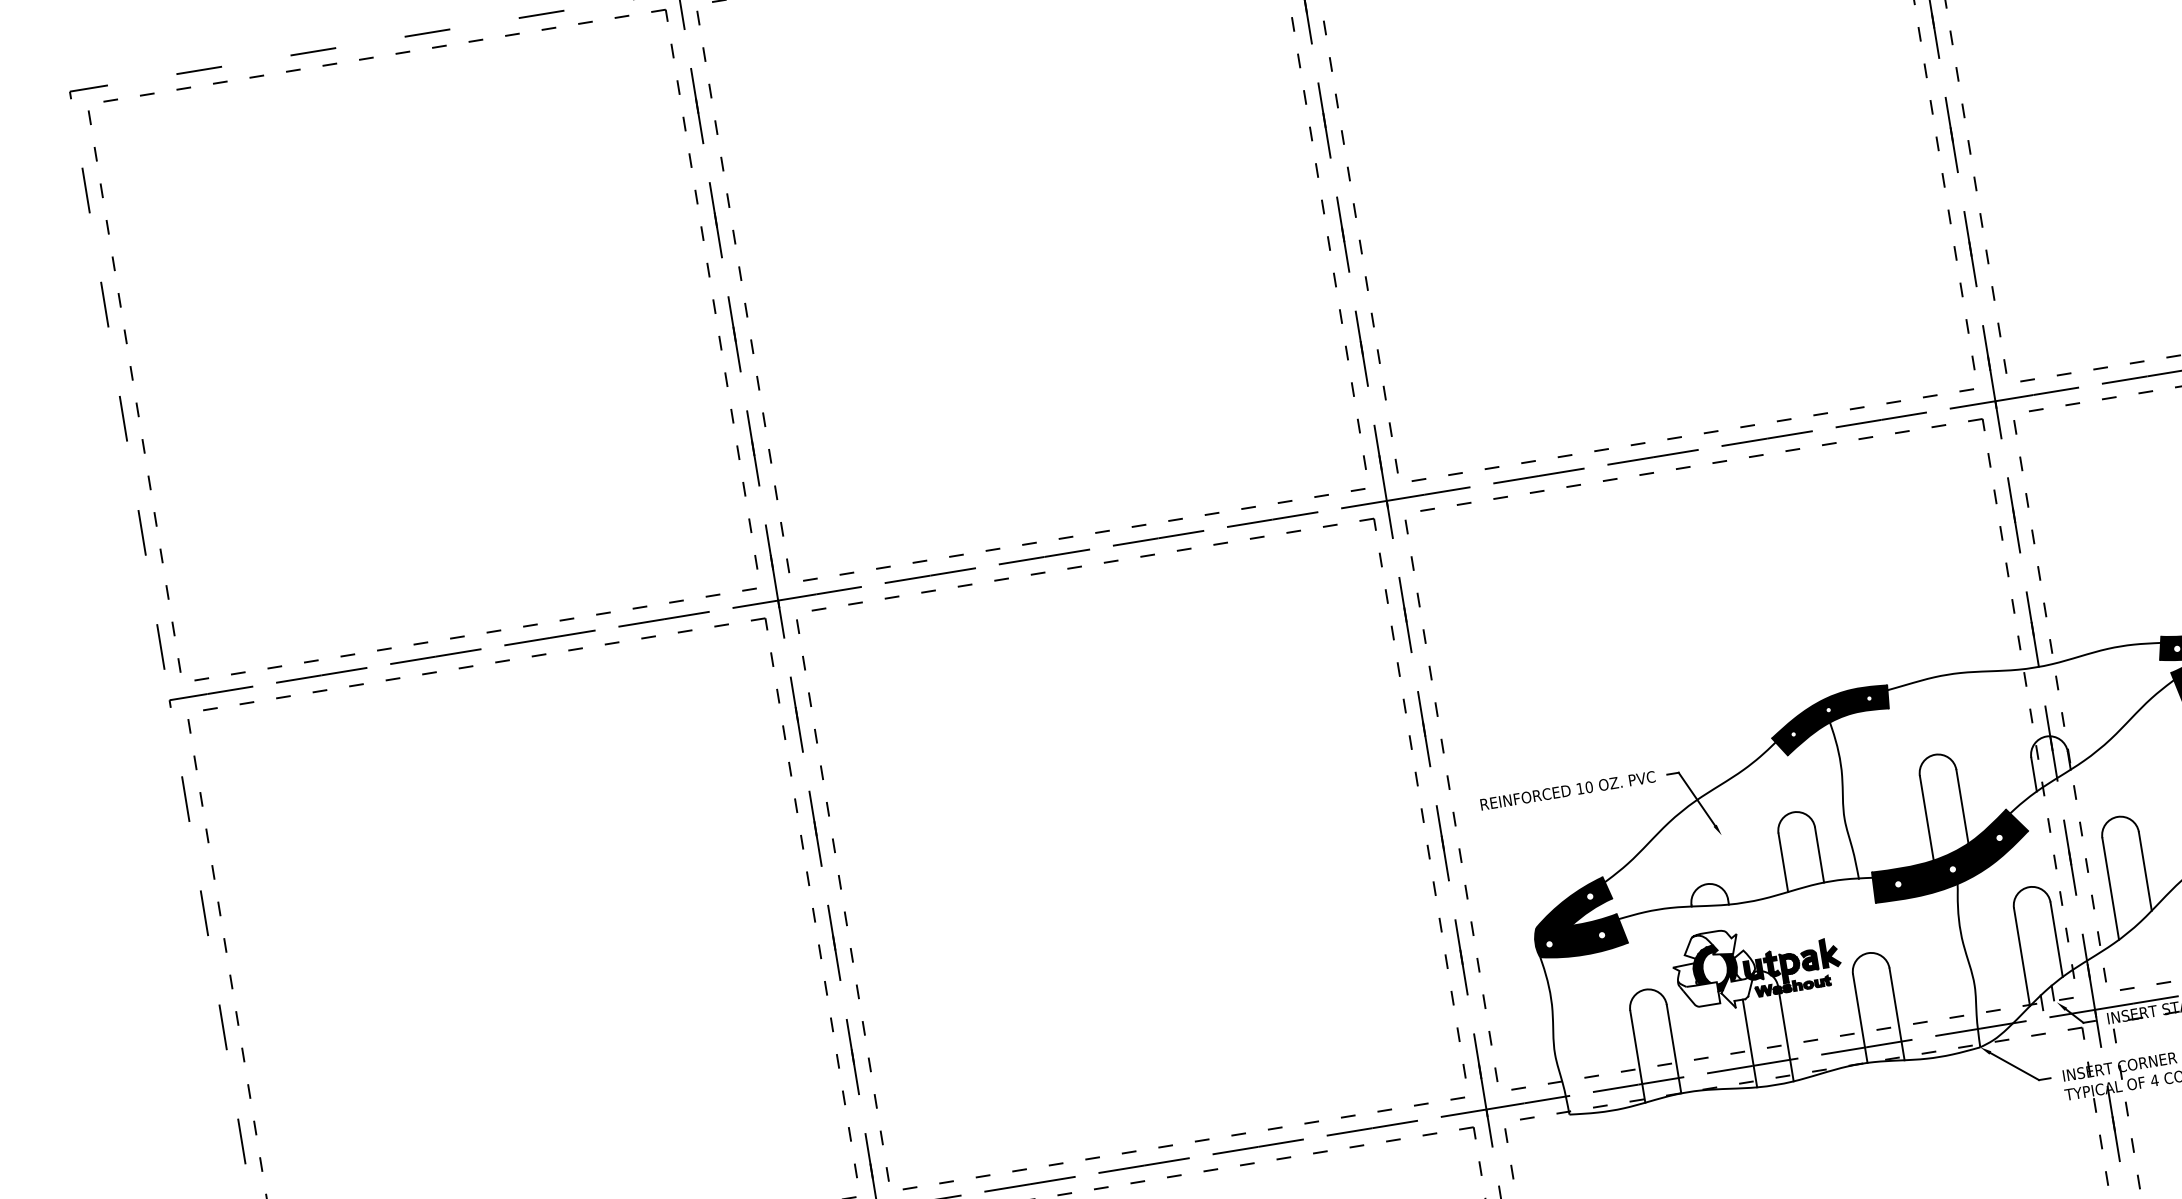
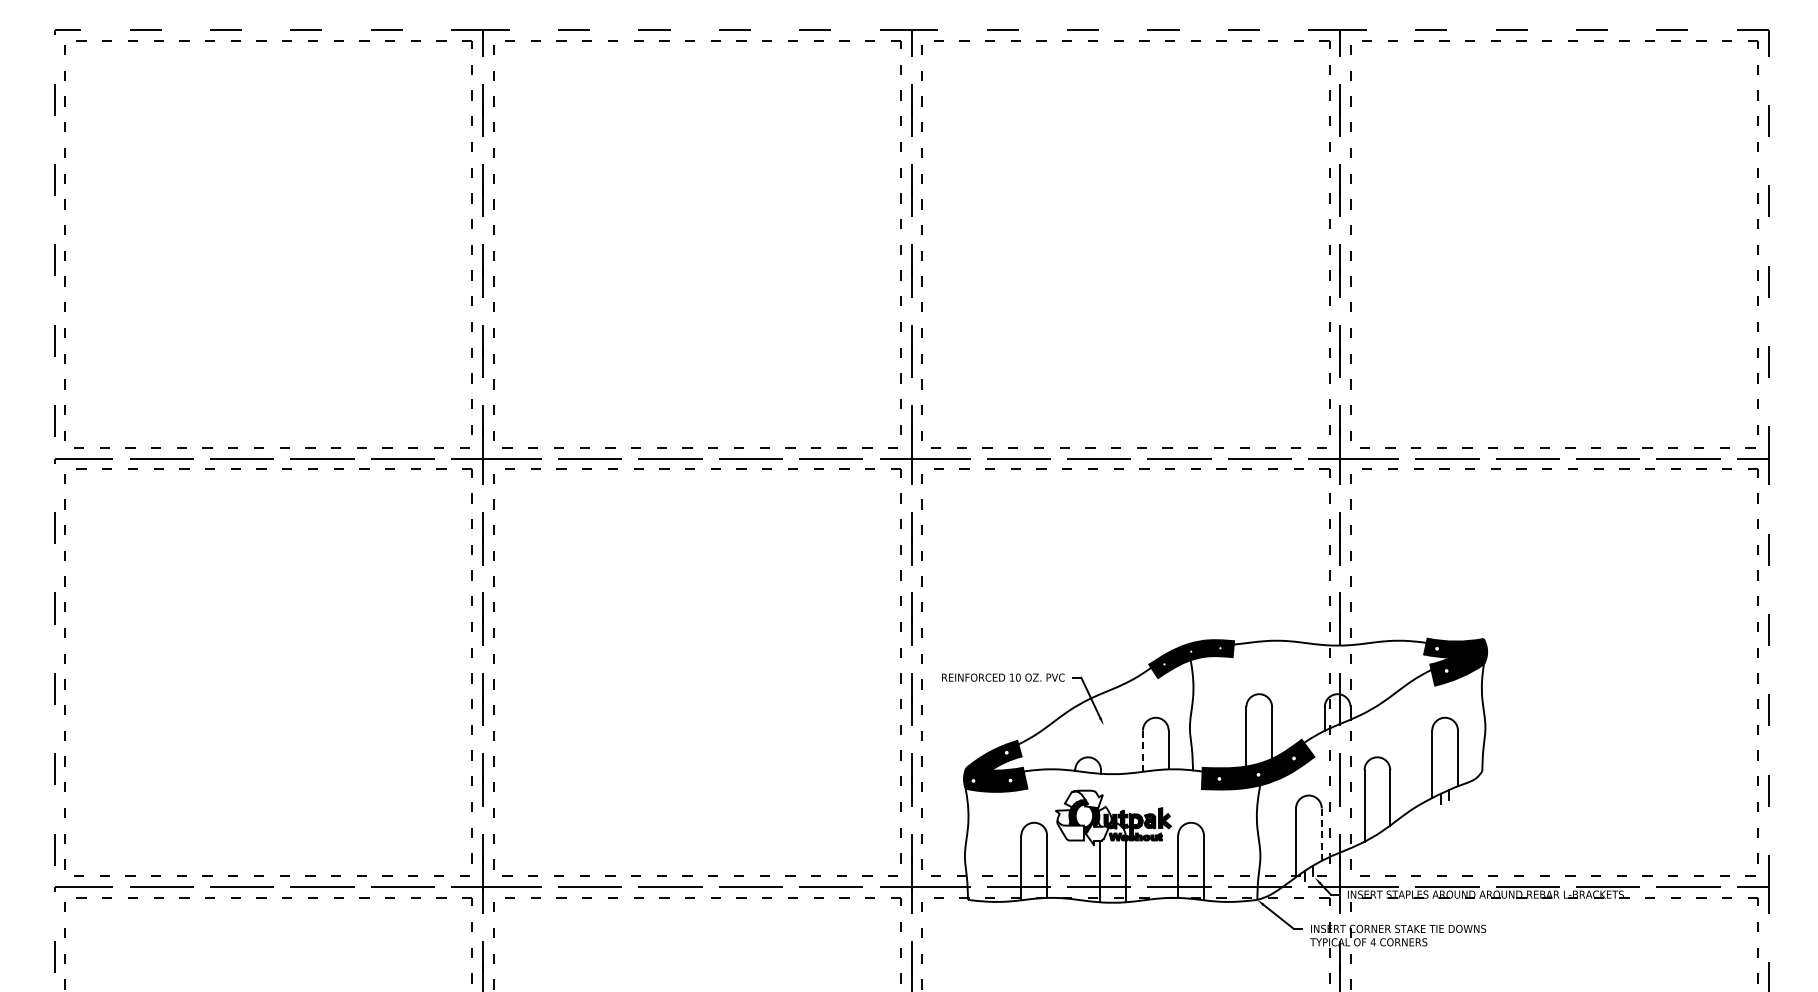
line: (1782, 863) -> (1142, 751), solid -> dashed
line: (2056, 939) -> (1321, 834), solid -> dashed

